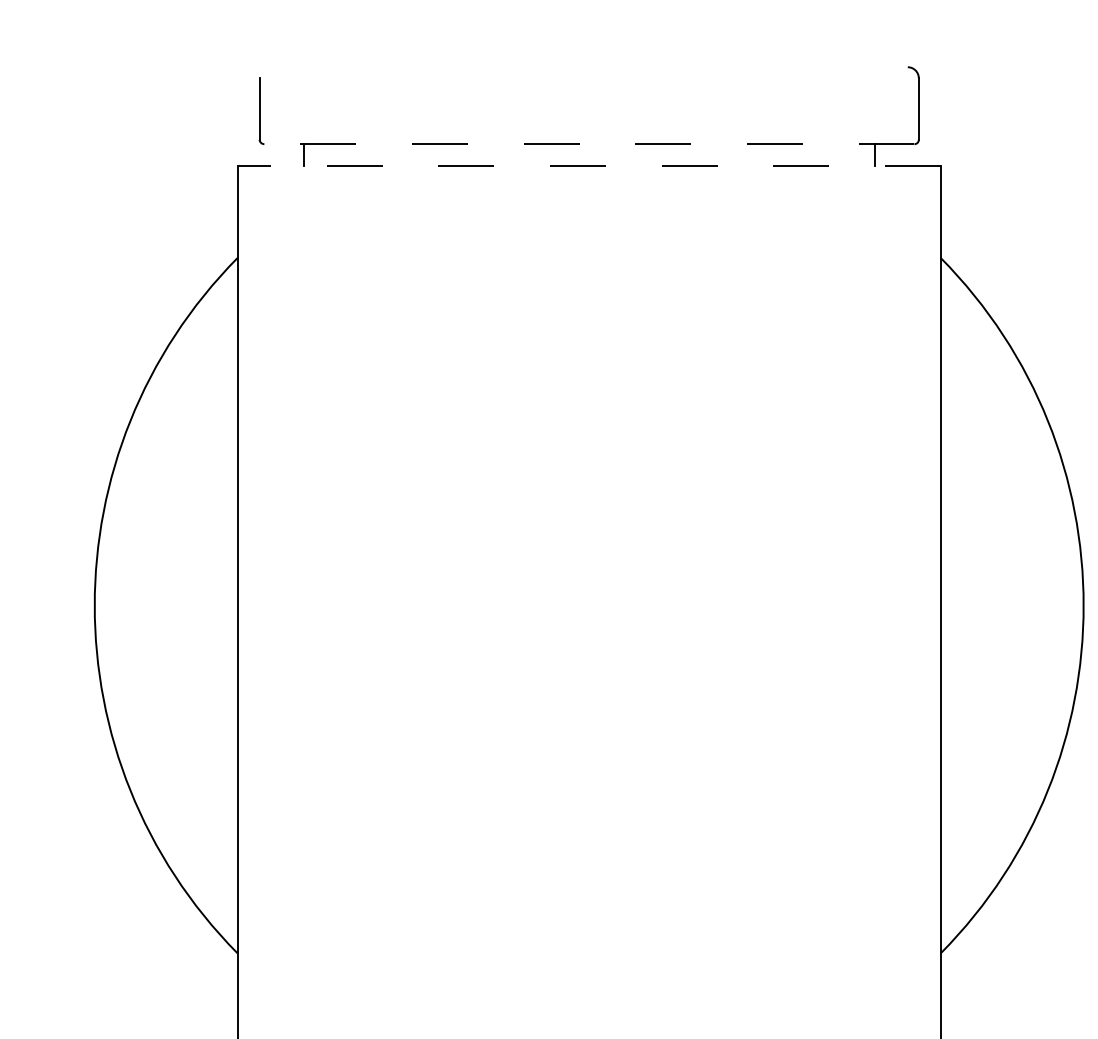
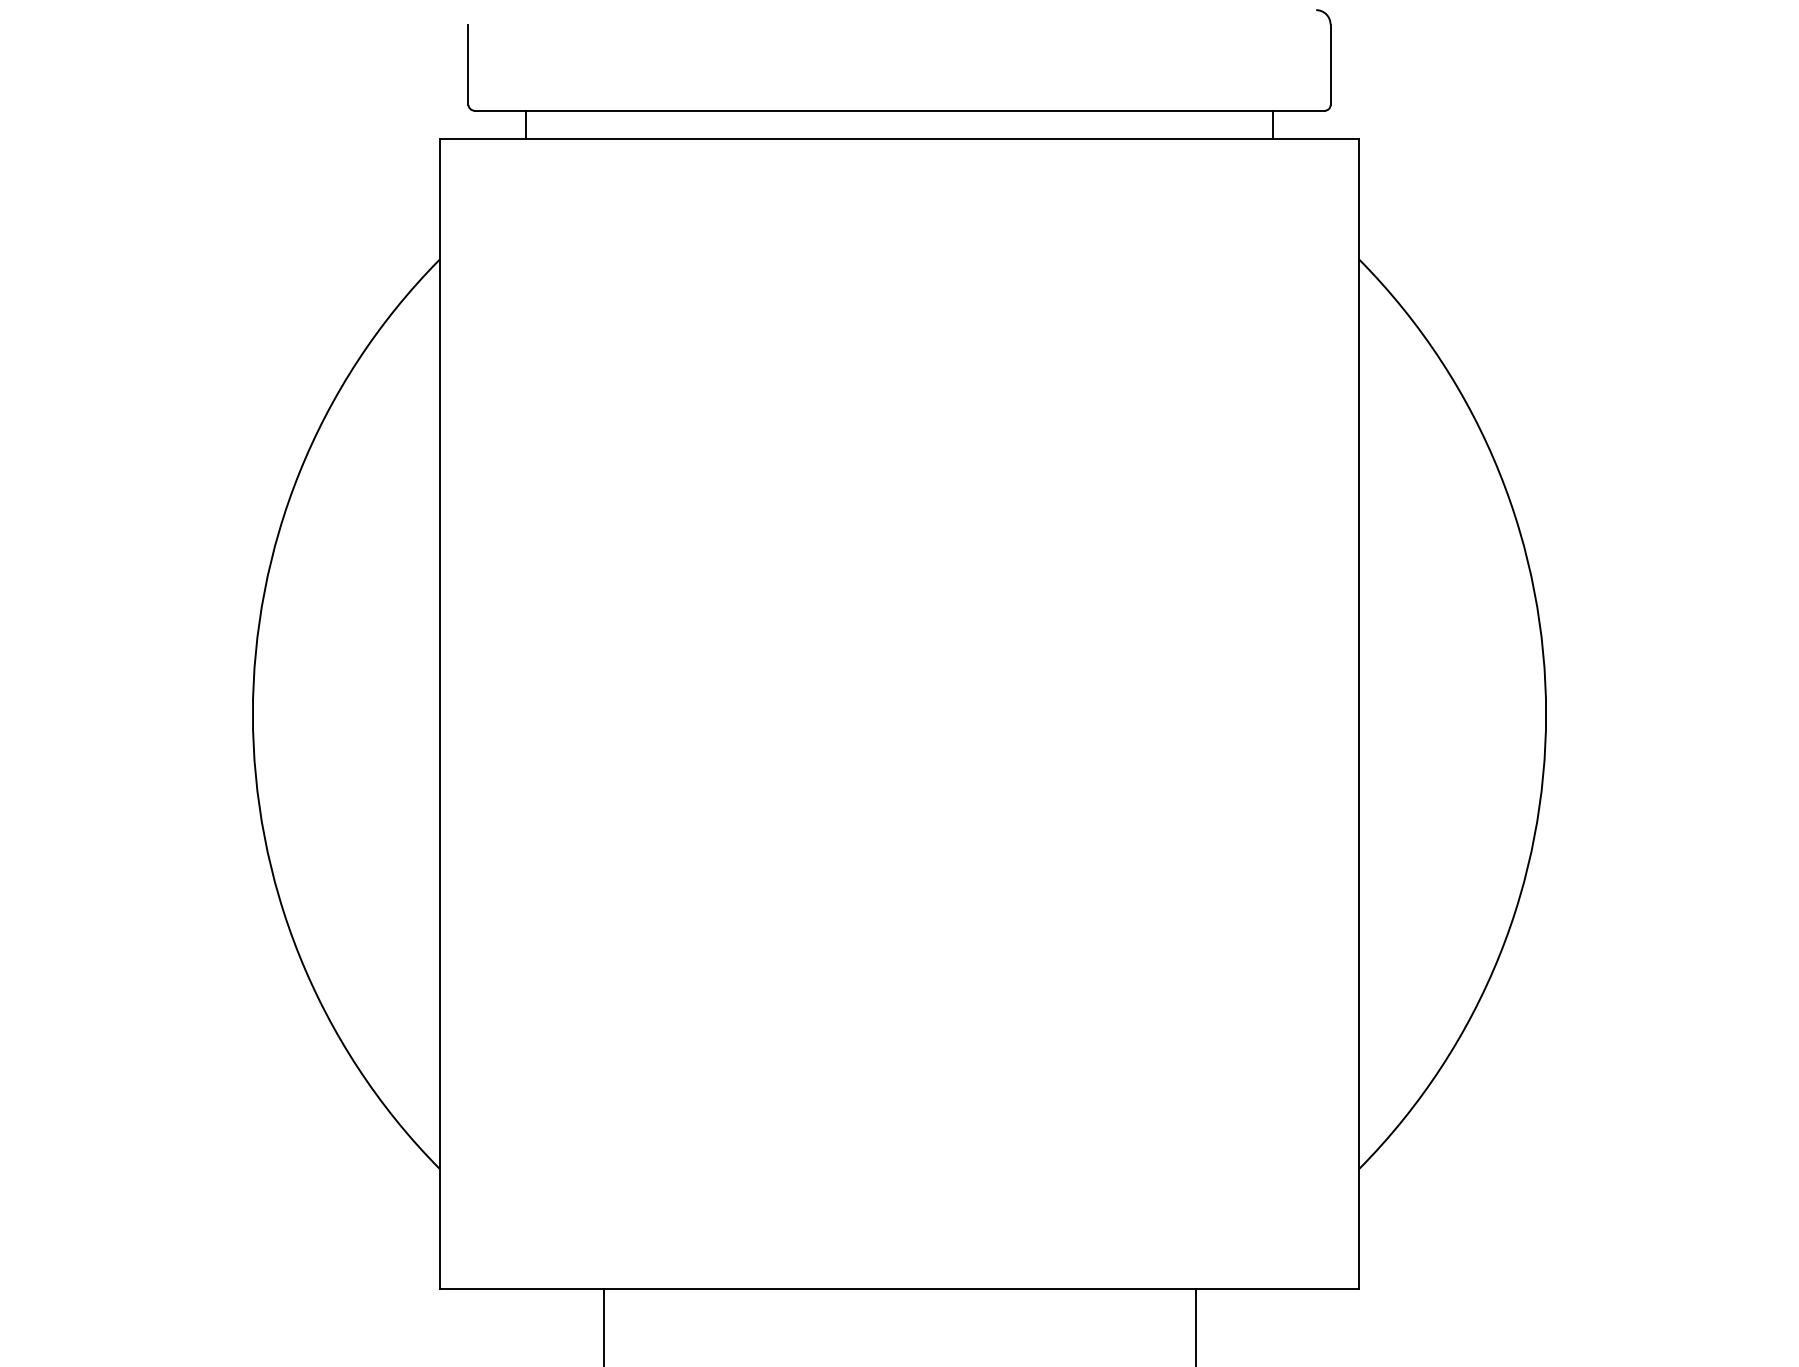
line: (589, 143) -> (899, 110), dashed -> solid
line: (589, 166) -> (899, 139), dashed -> solid

